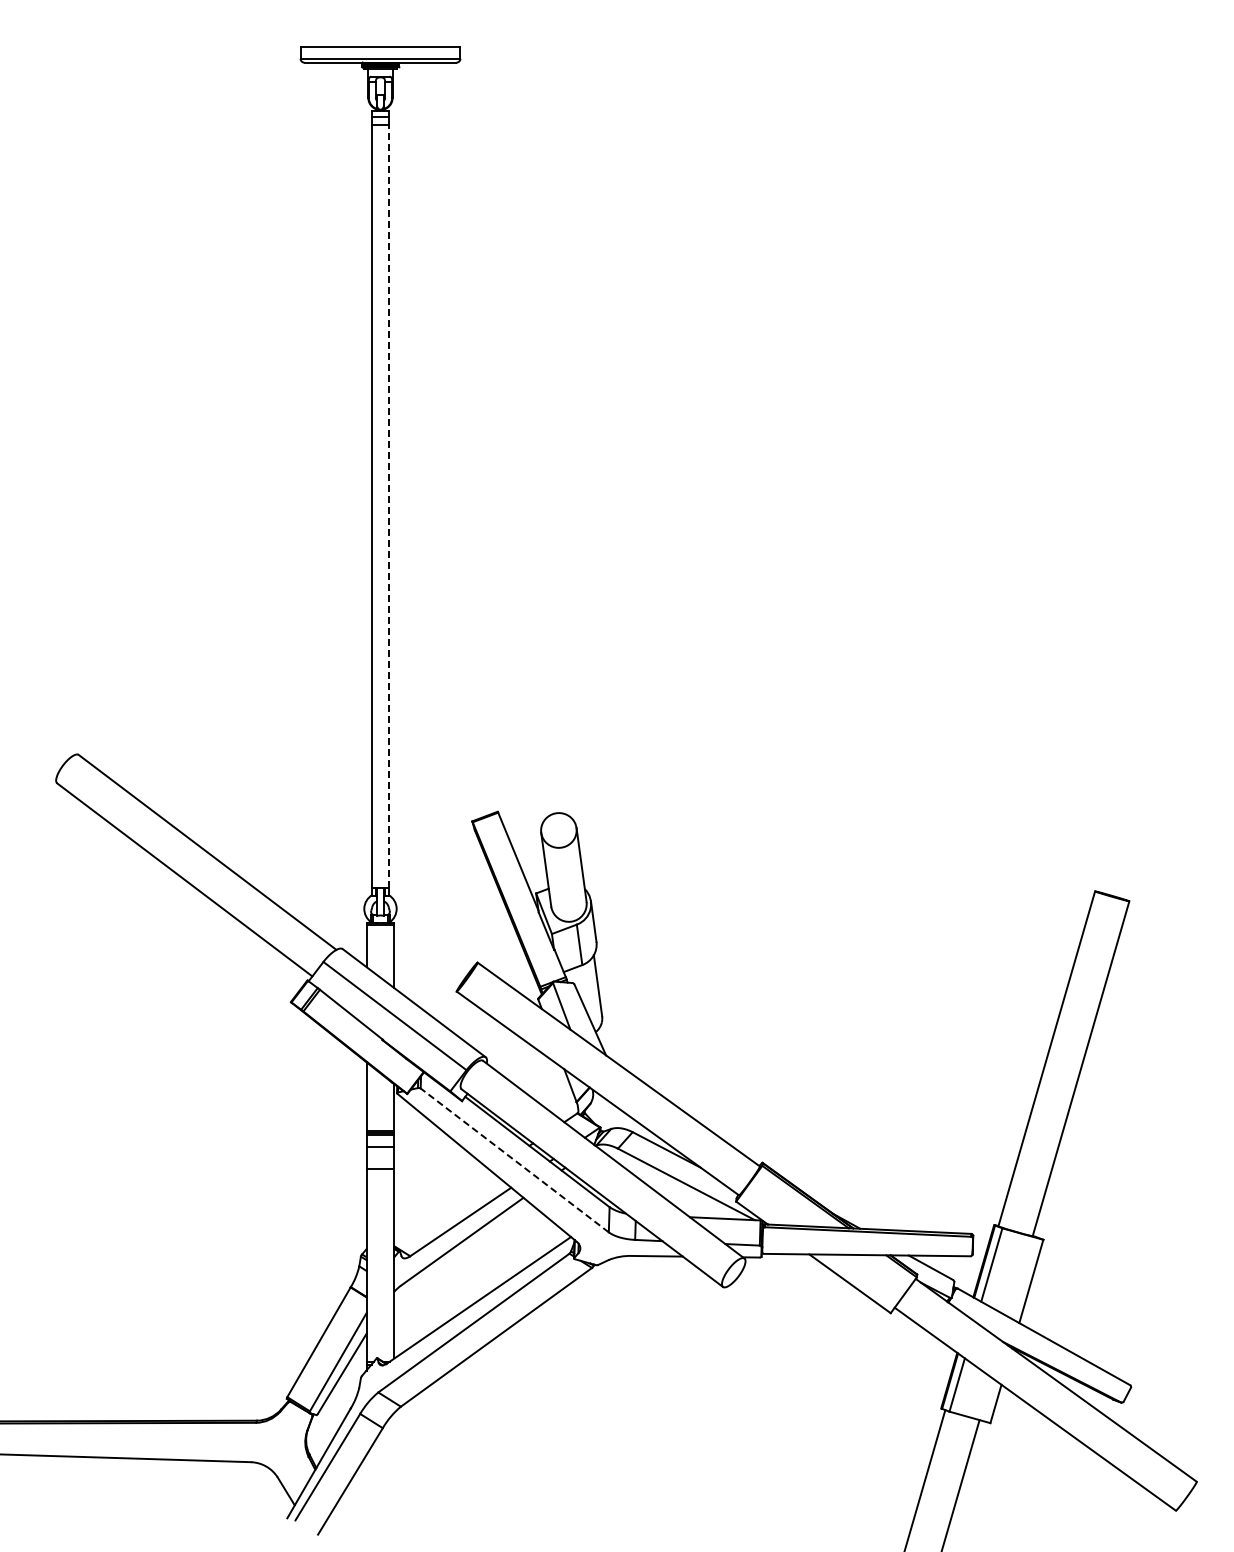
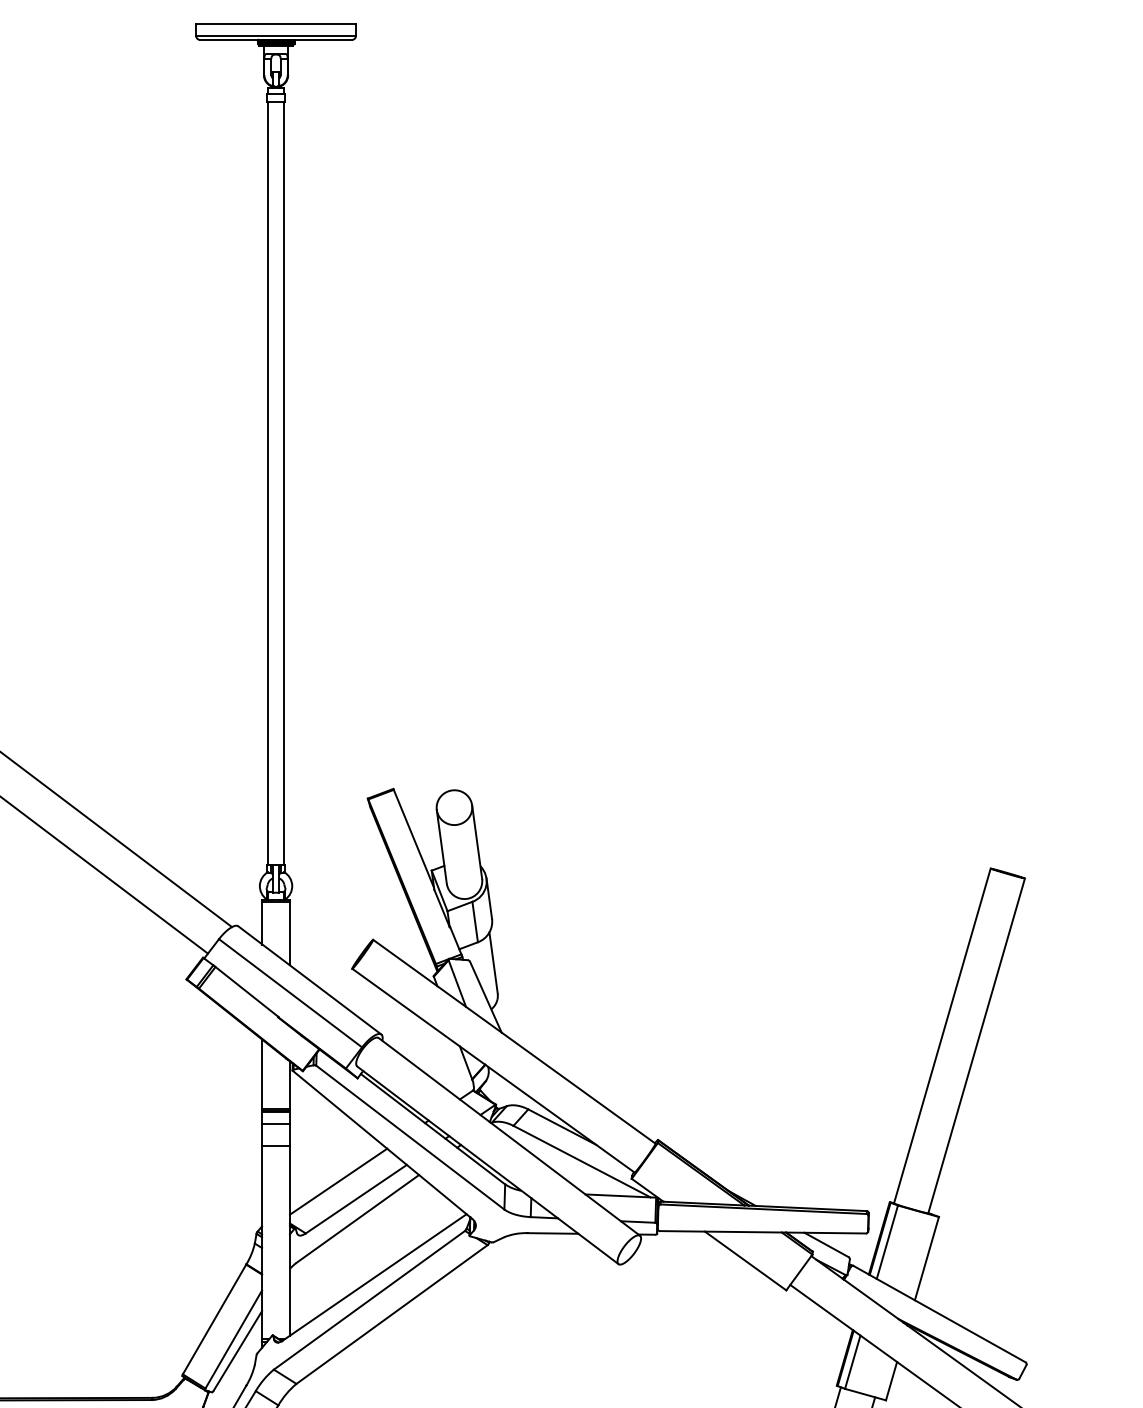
line: (388, 505) -> (284, 482), dashed -> solid
line: (514, 1160) -> (410, 1137), dashed -> solid
line: (442, 1204) -> (338, 1181), added

